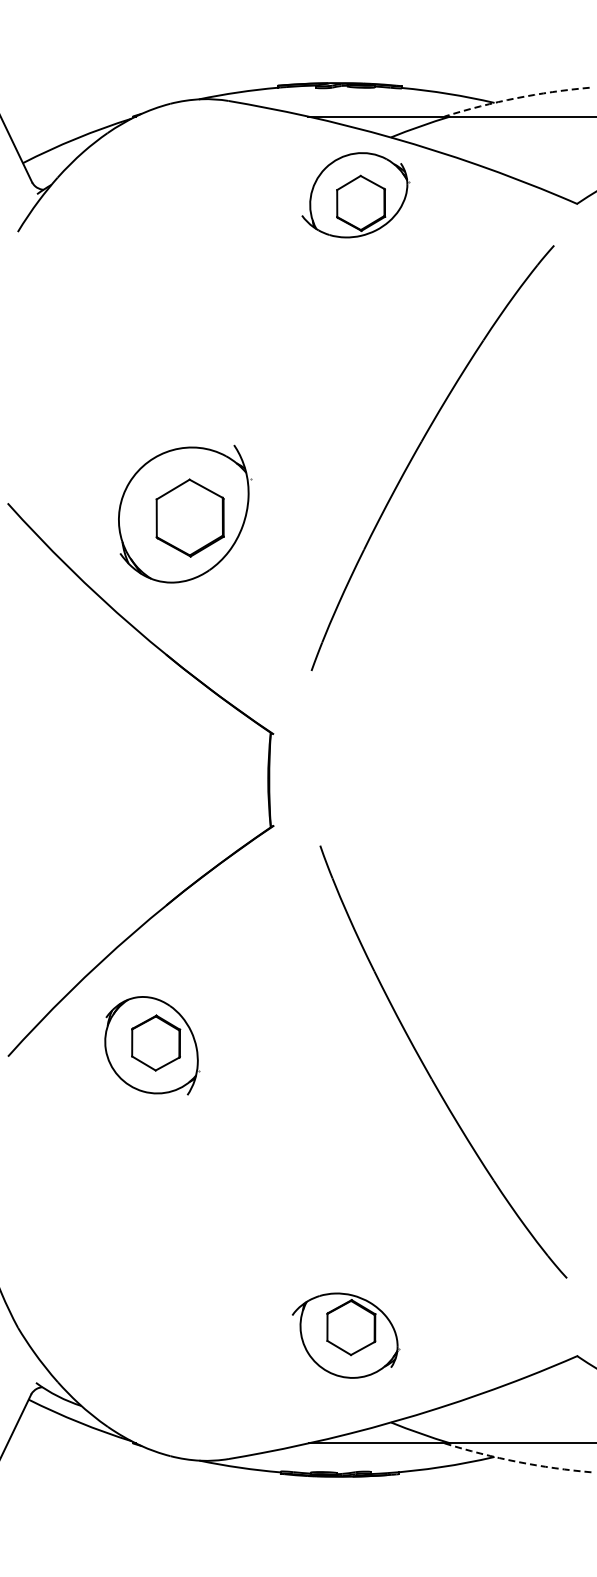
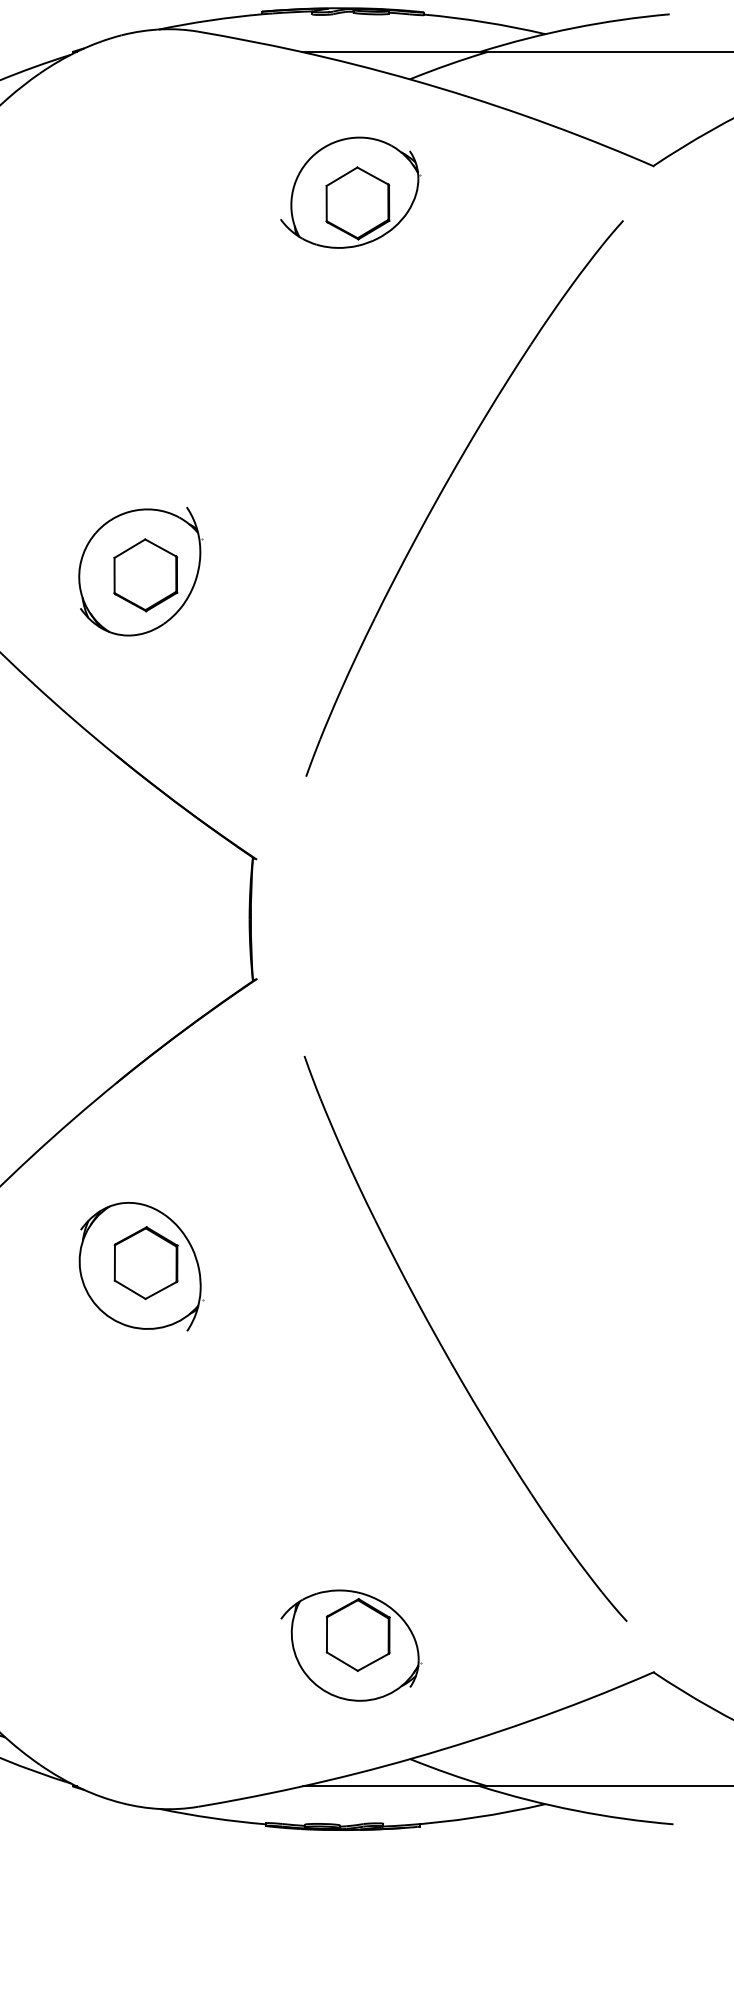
arc: (516, 98) -> (574, 28), dashed -> solid
part: (355, 195) -> (350, 193), moved
part: (185, 513) -> (141, 570), size x0.71
part: (152, 1045) -> (141, 1266), moved
part: (427, 1069) -> (444, 1348), moved
arc: (517, 1461) -> (575, 1810), dashed -> solid

